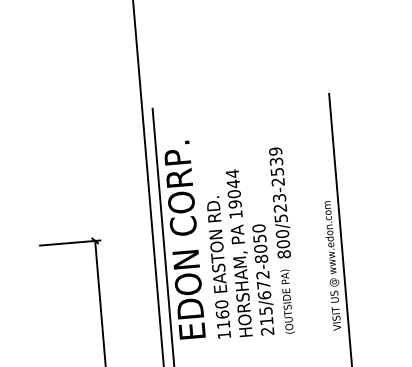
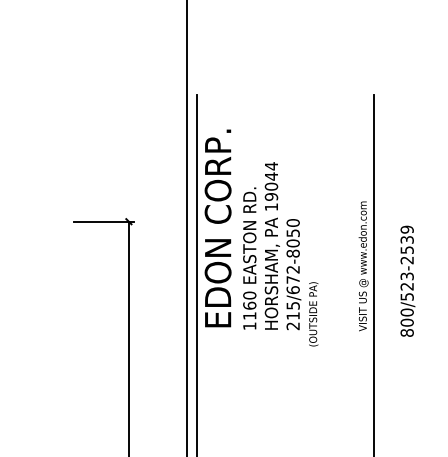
text: (280, 202) -> (407, 280), moved
text: (287, 301) -> (313, 314), moved

